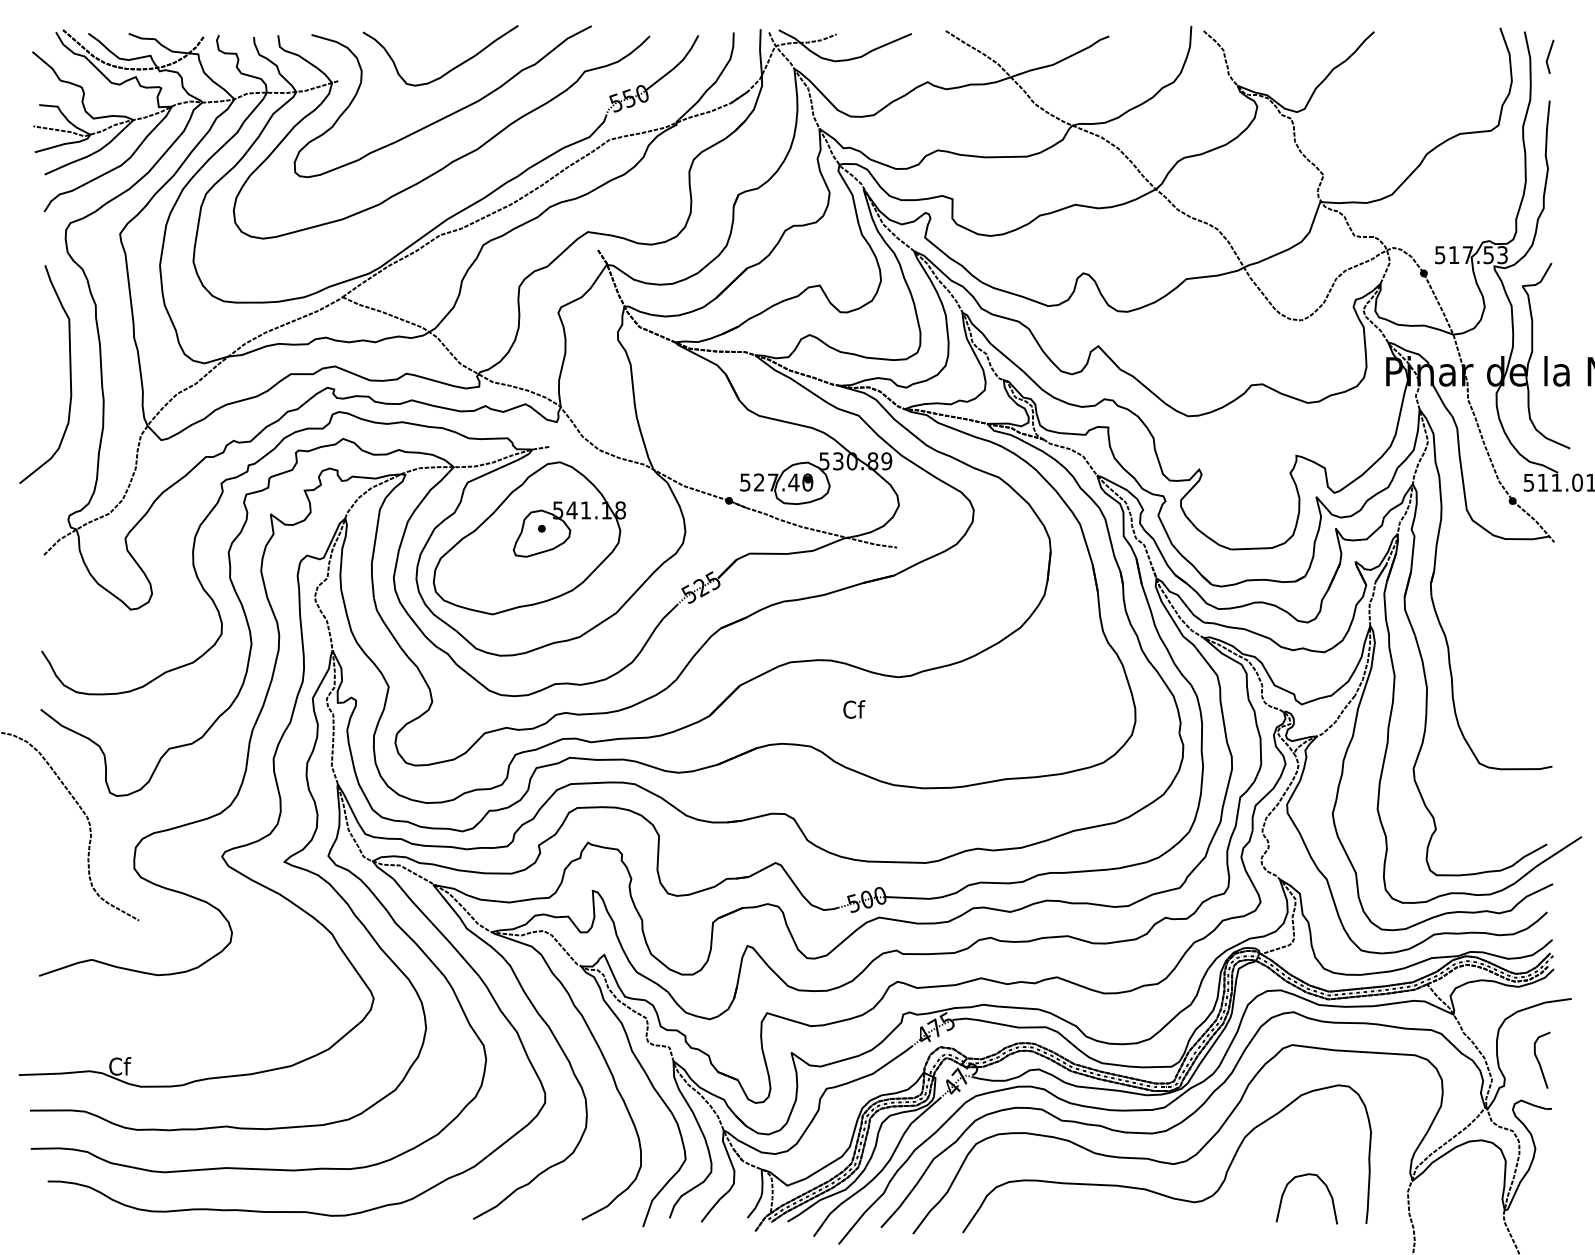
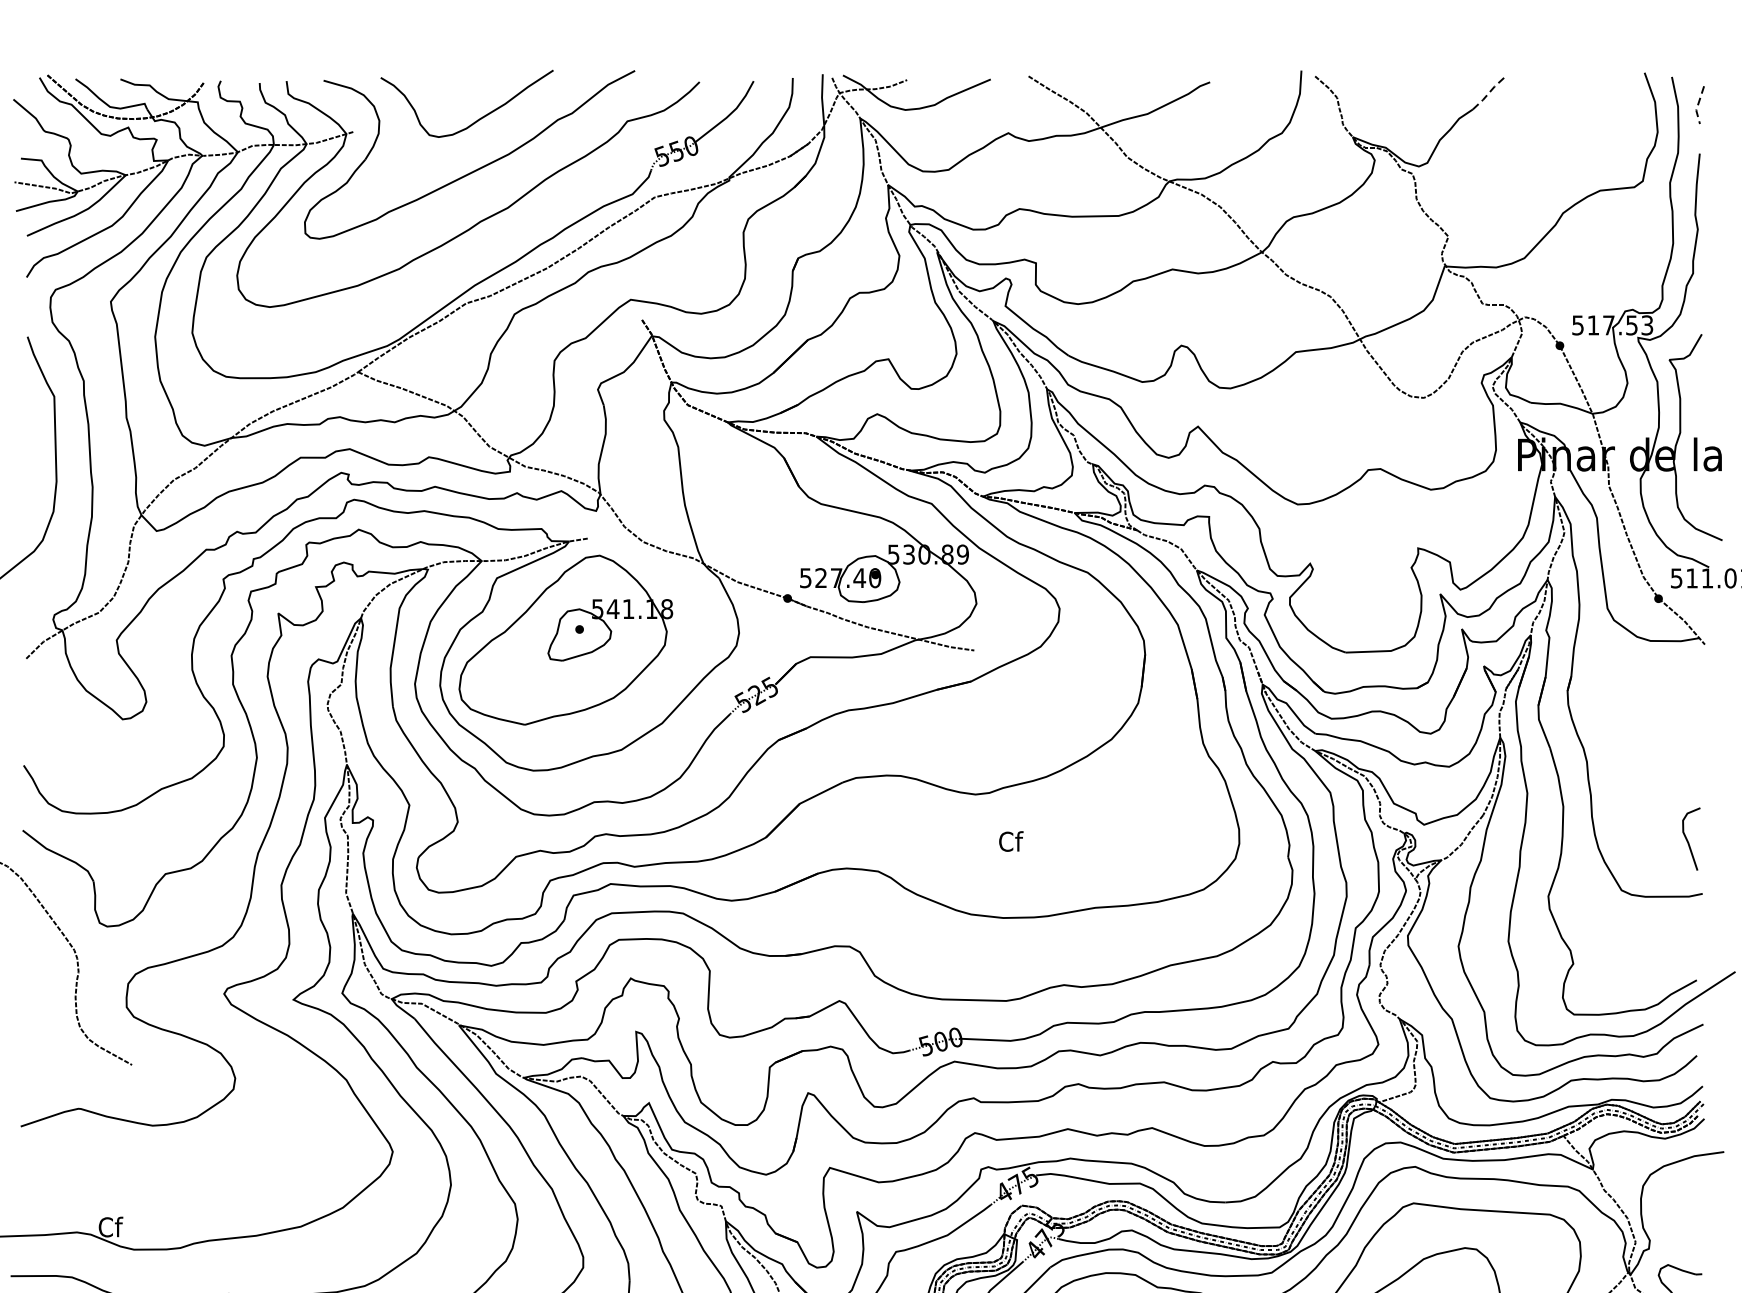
line: (1359, 46) -> (1488, 93), solid -> dashed
line: (1547, 57) -> (1697, 105), solid -> dashed
text: (854, 709) -> (1011, 841), moved
curve: (1539, 1061) -> (1688, 840), moved

